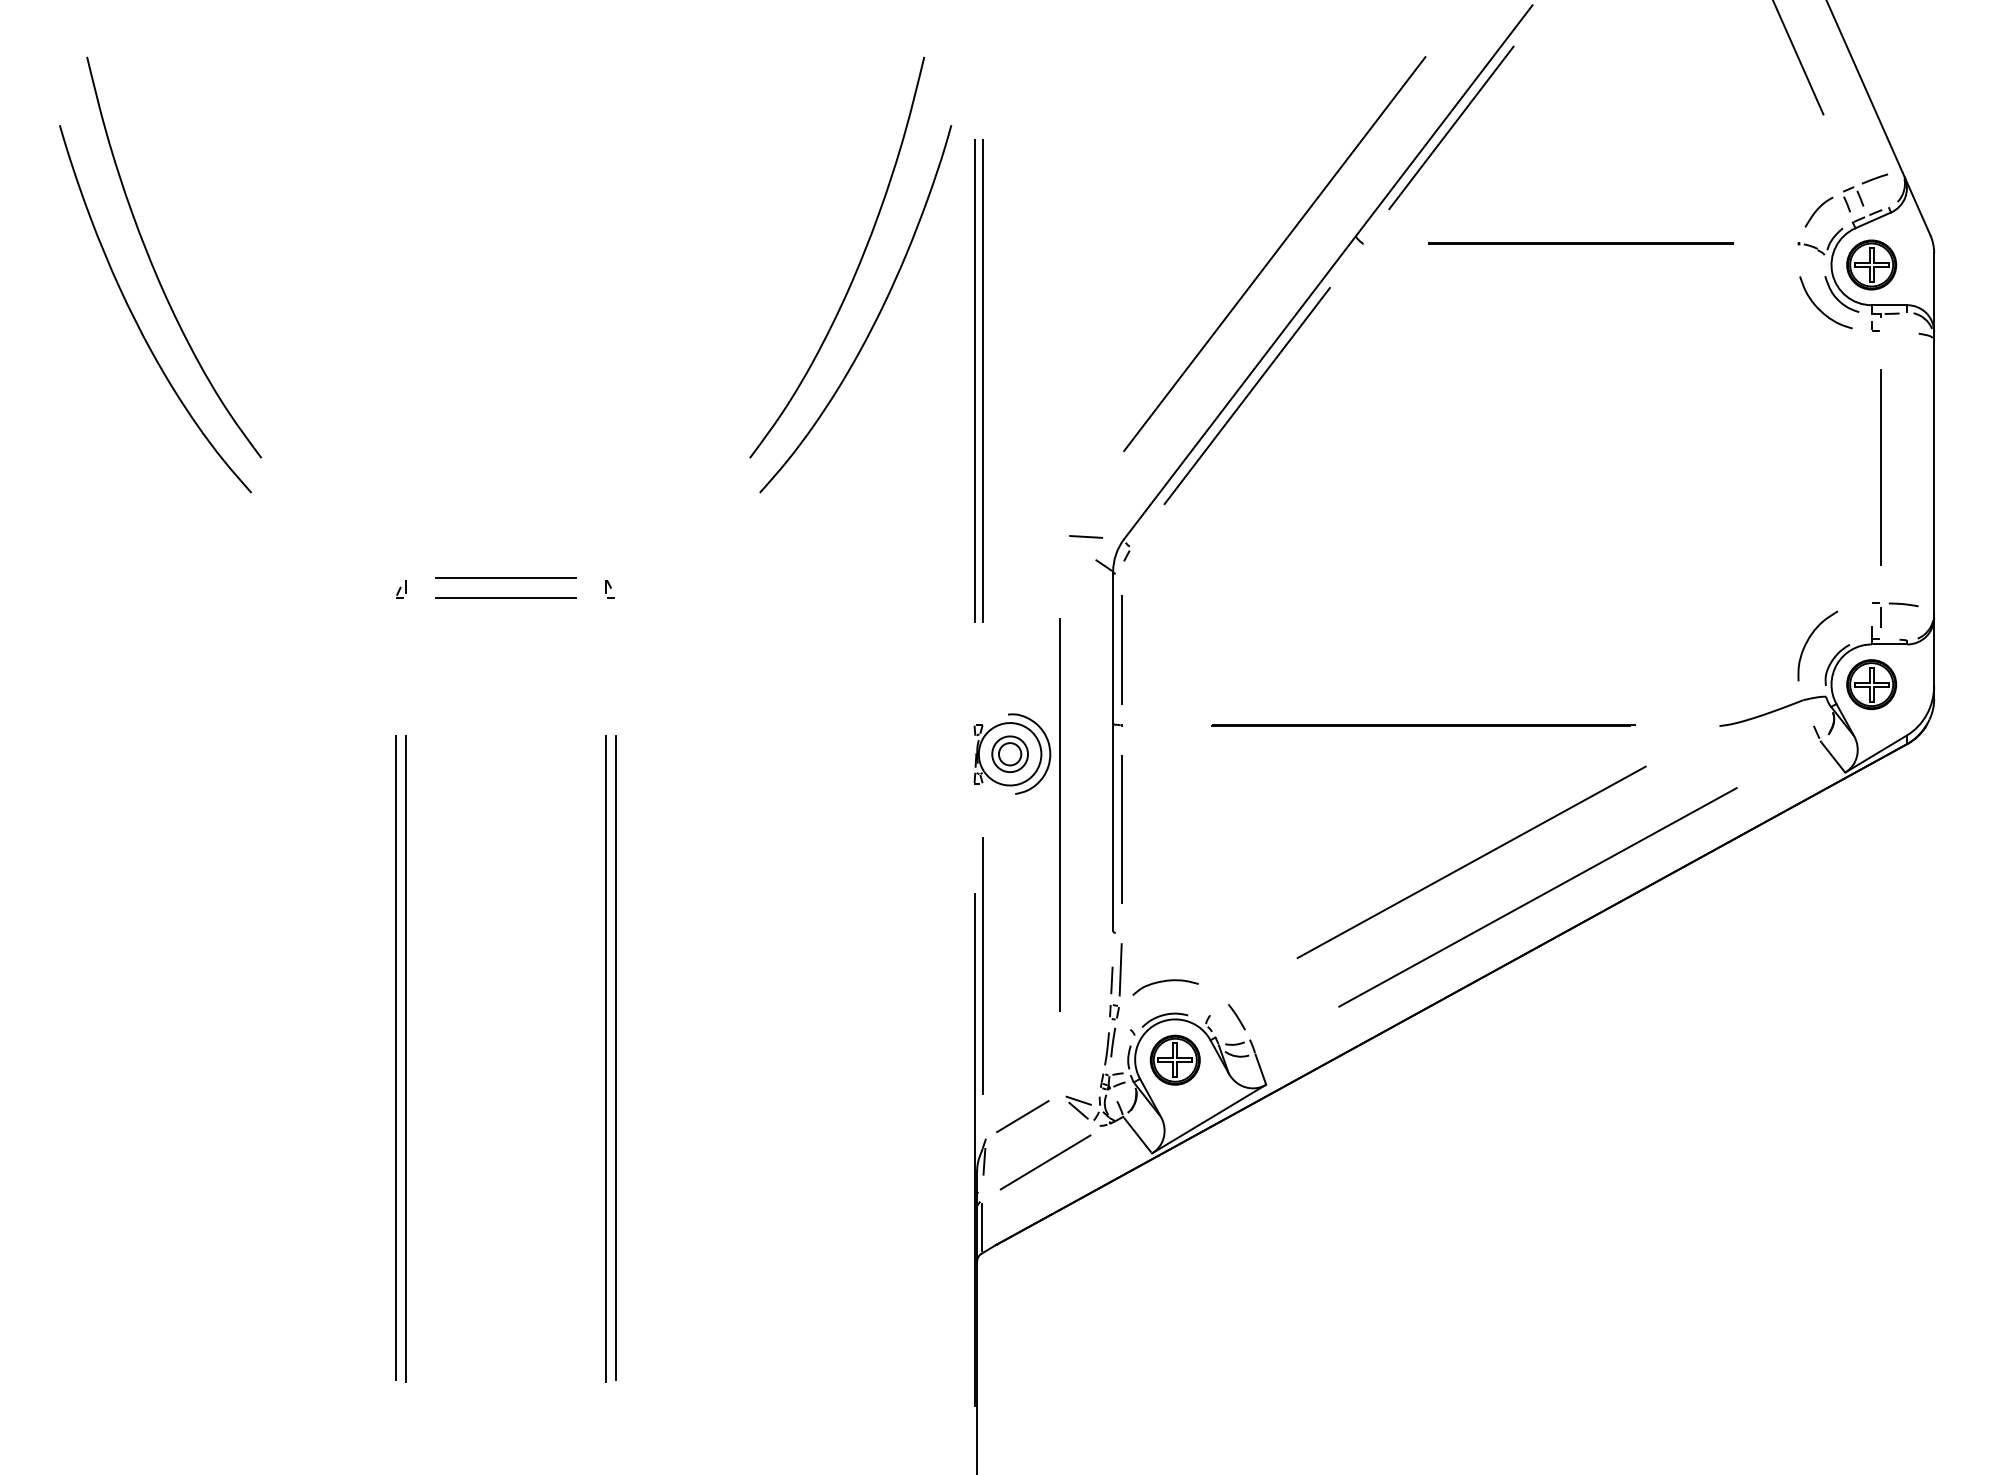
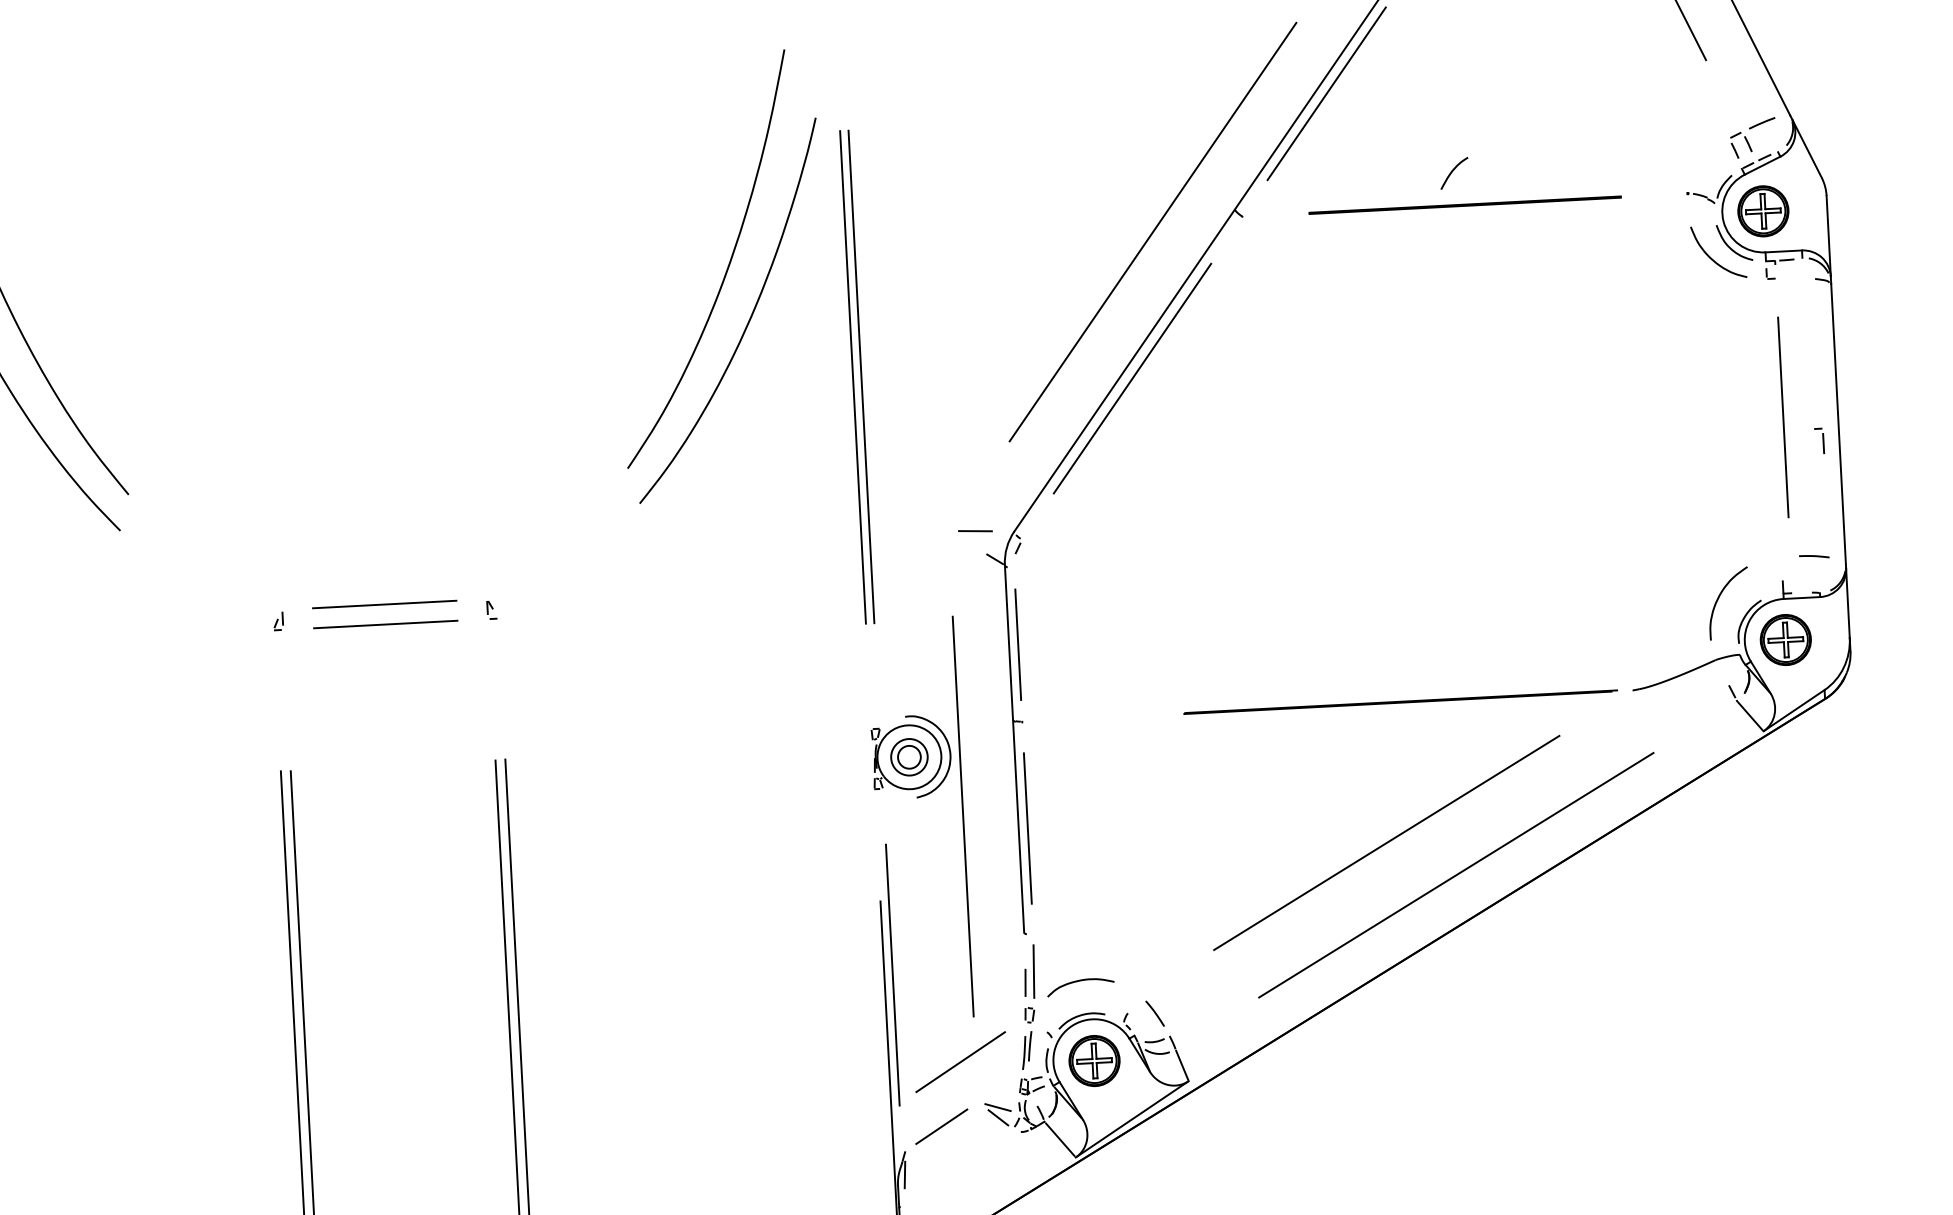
curve: (1817, 210) -> (1452, 171), moved
part: (1876, 614) -> (1819, 440), moved
line: (1423, 725) -> (1400, 702), moved
line: (1045, 1162) -> (960, 1062), moved

